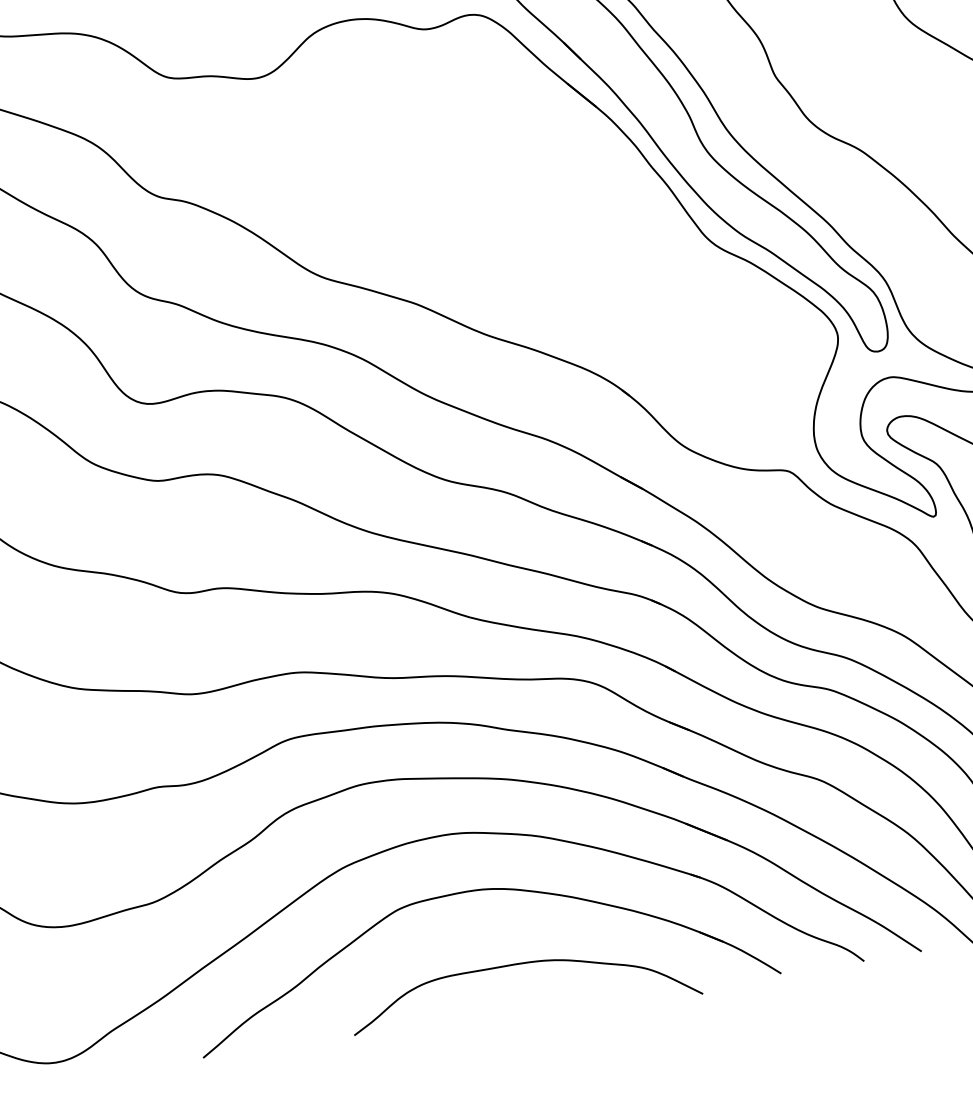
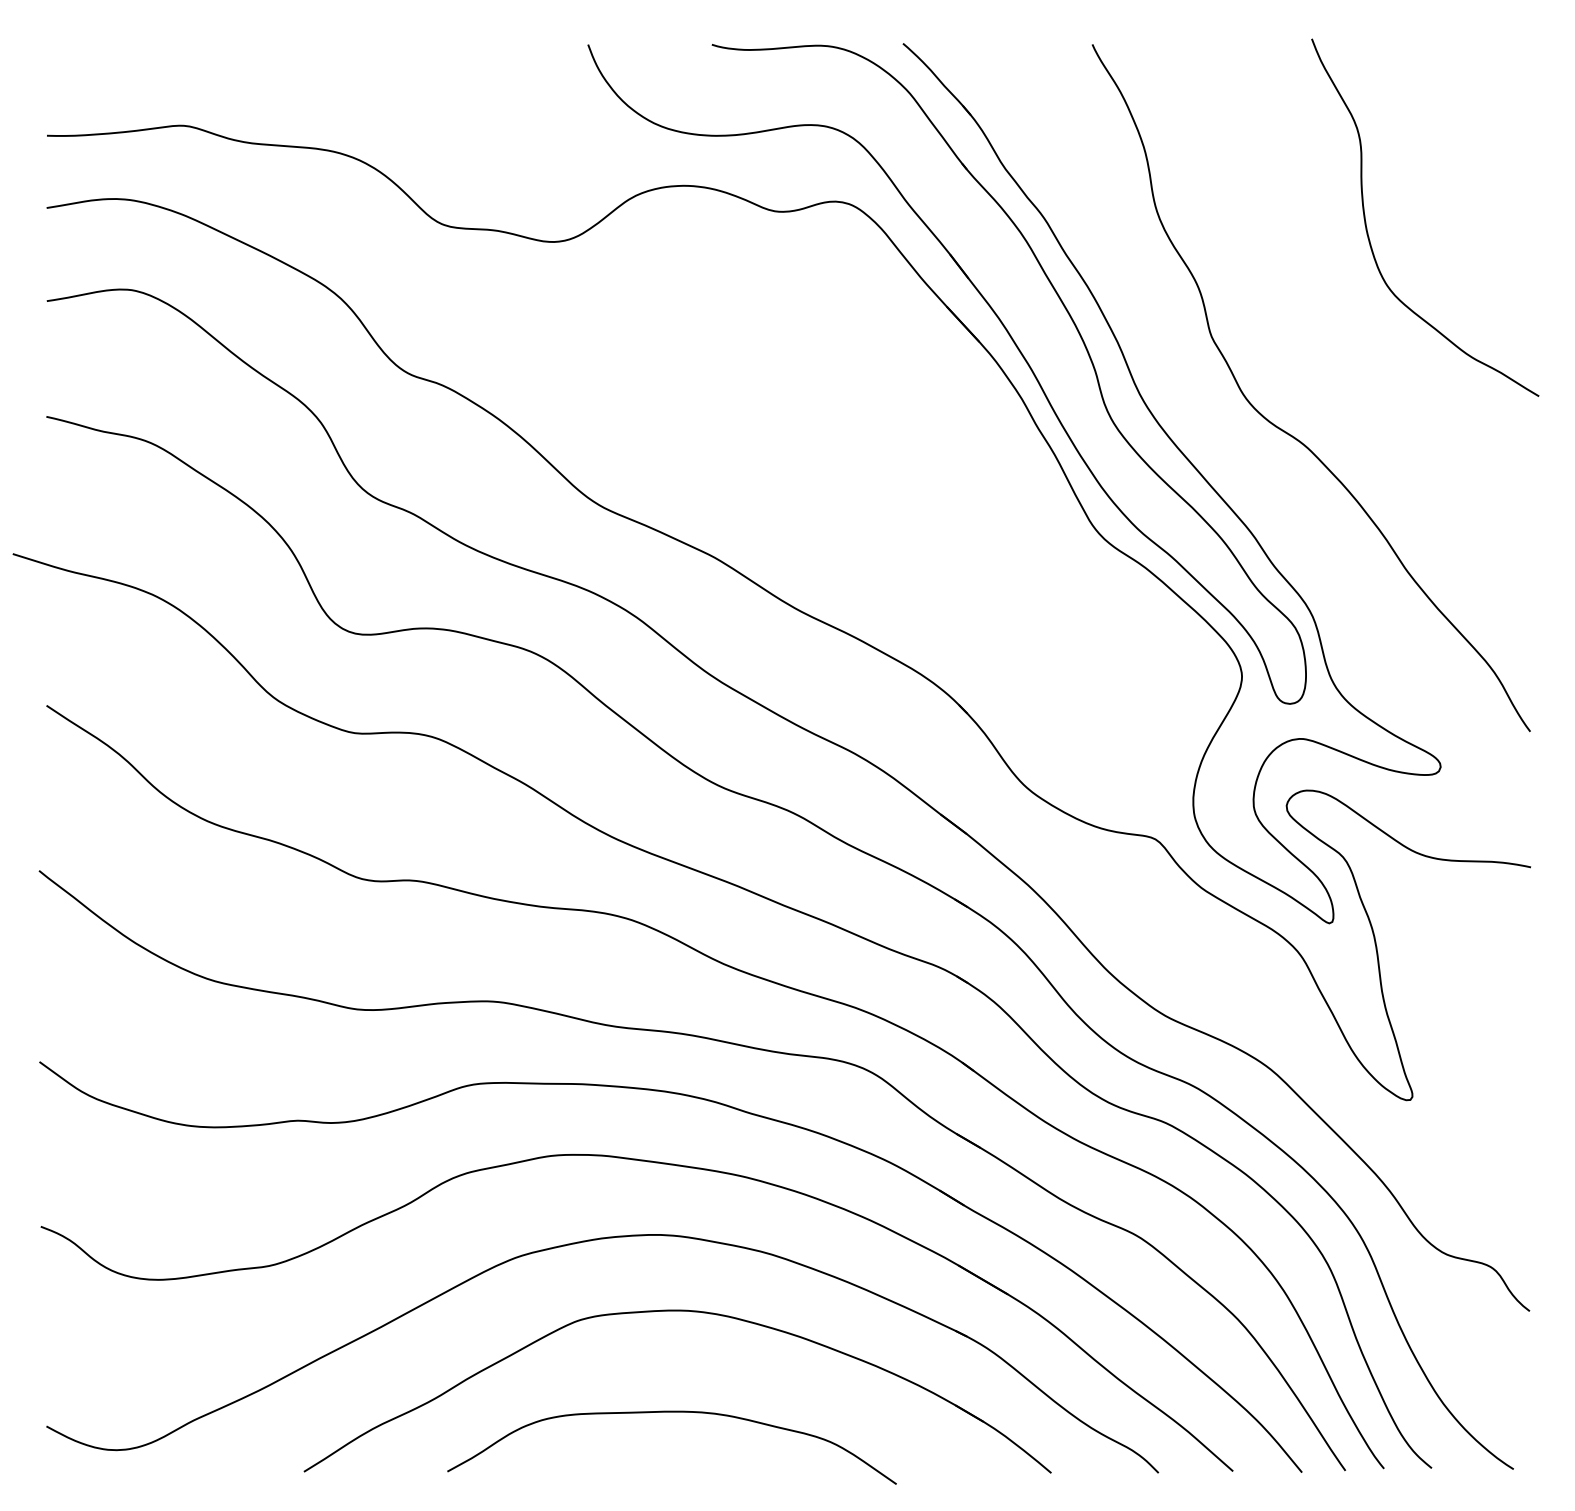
curve: (520, 964) -> (671, 1412), moved

